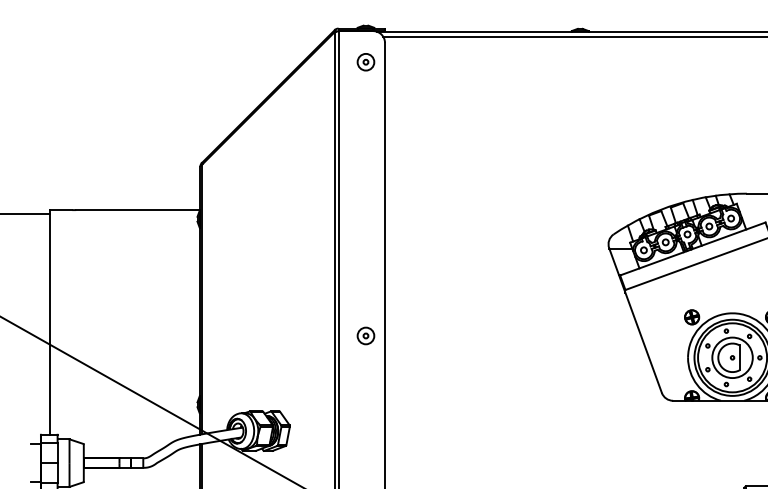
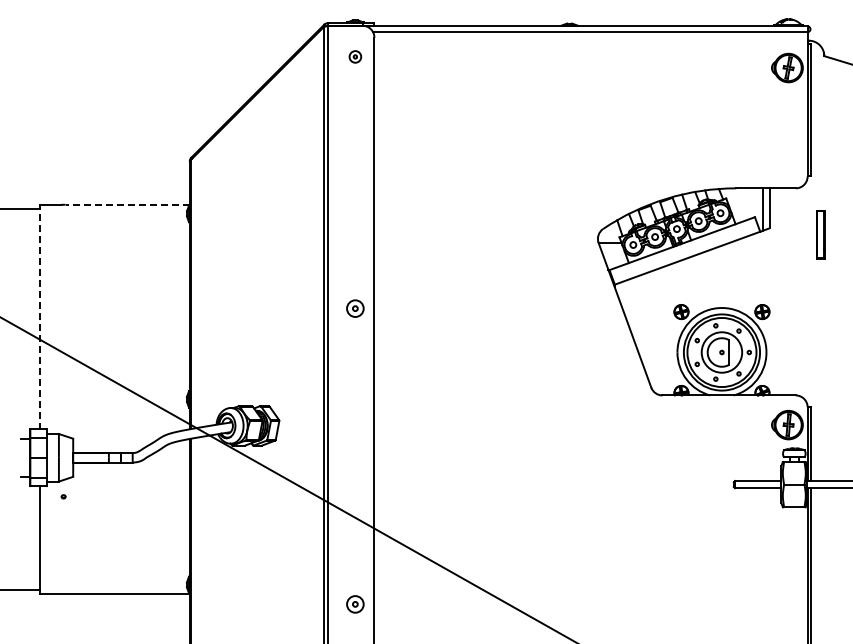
part: (366, 61) -> (355, 56), size x0.7
line: (138, 209) -> (127, 204), solid -> dashed
line: (50, 321) -> (39, 316), solid -> dashed
part: (366, 335) -> (355, 308), moved

